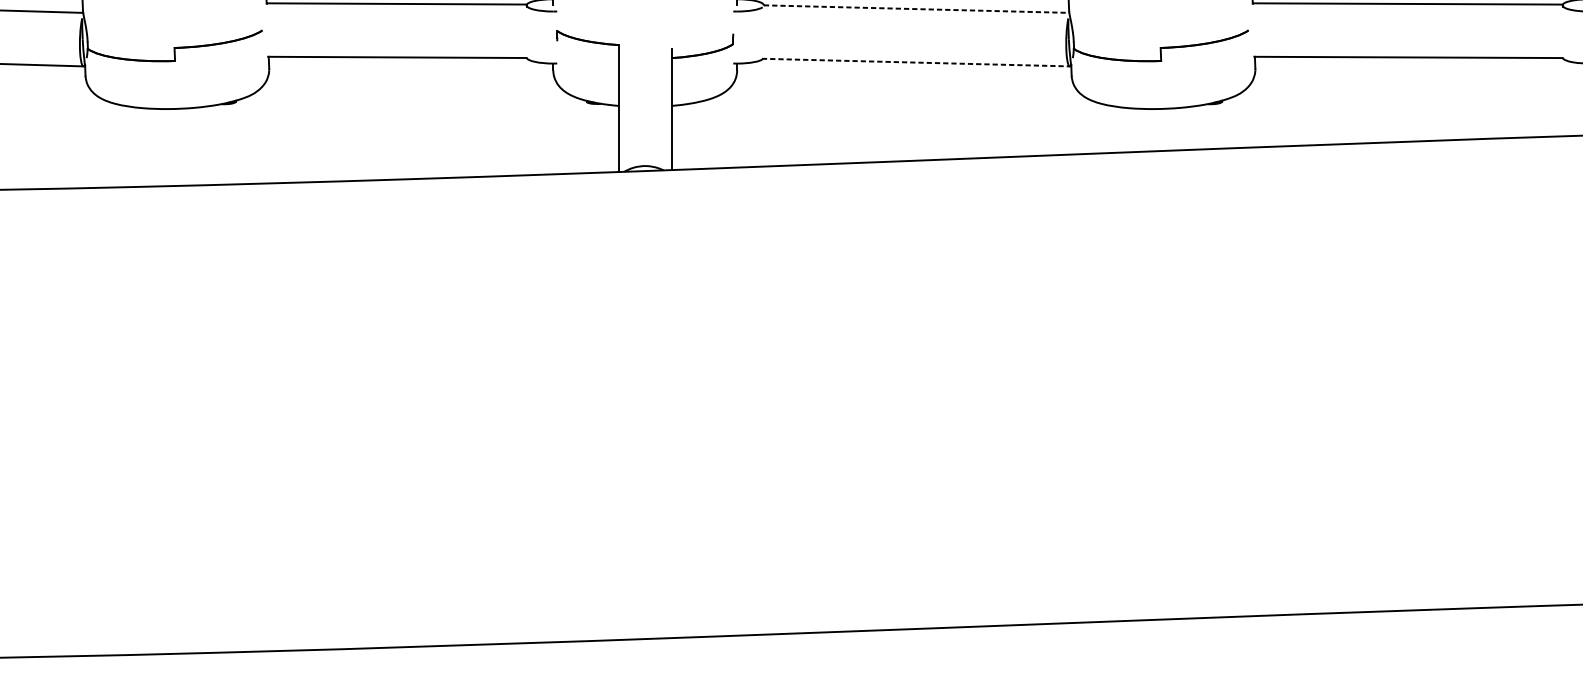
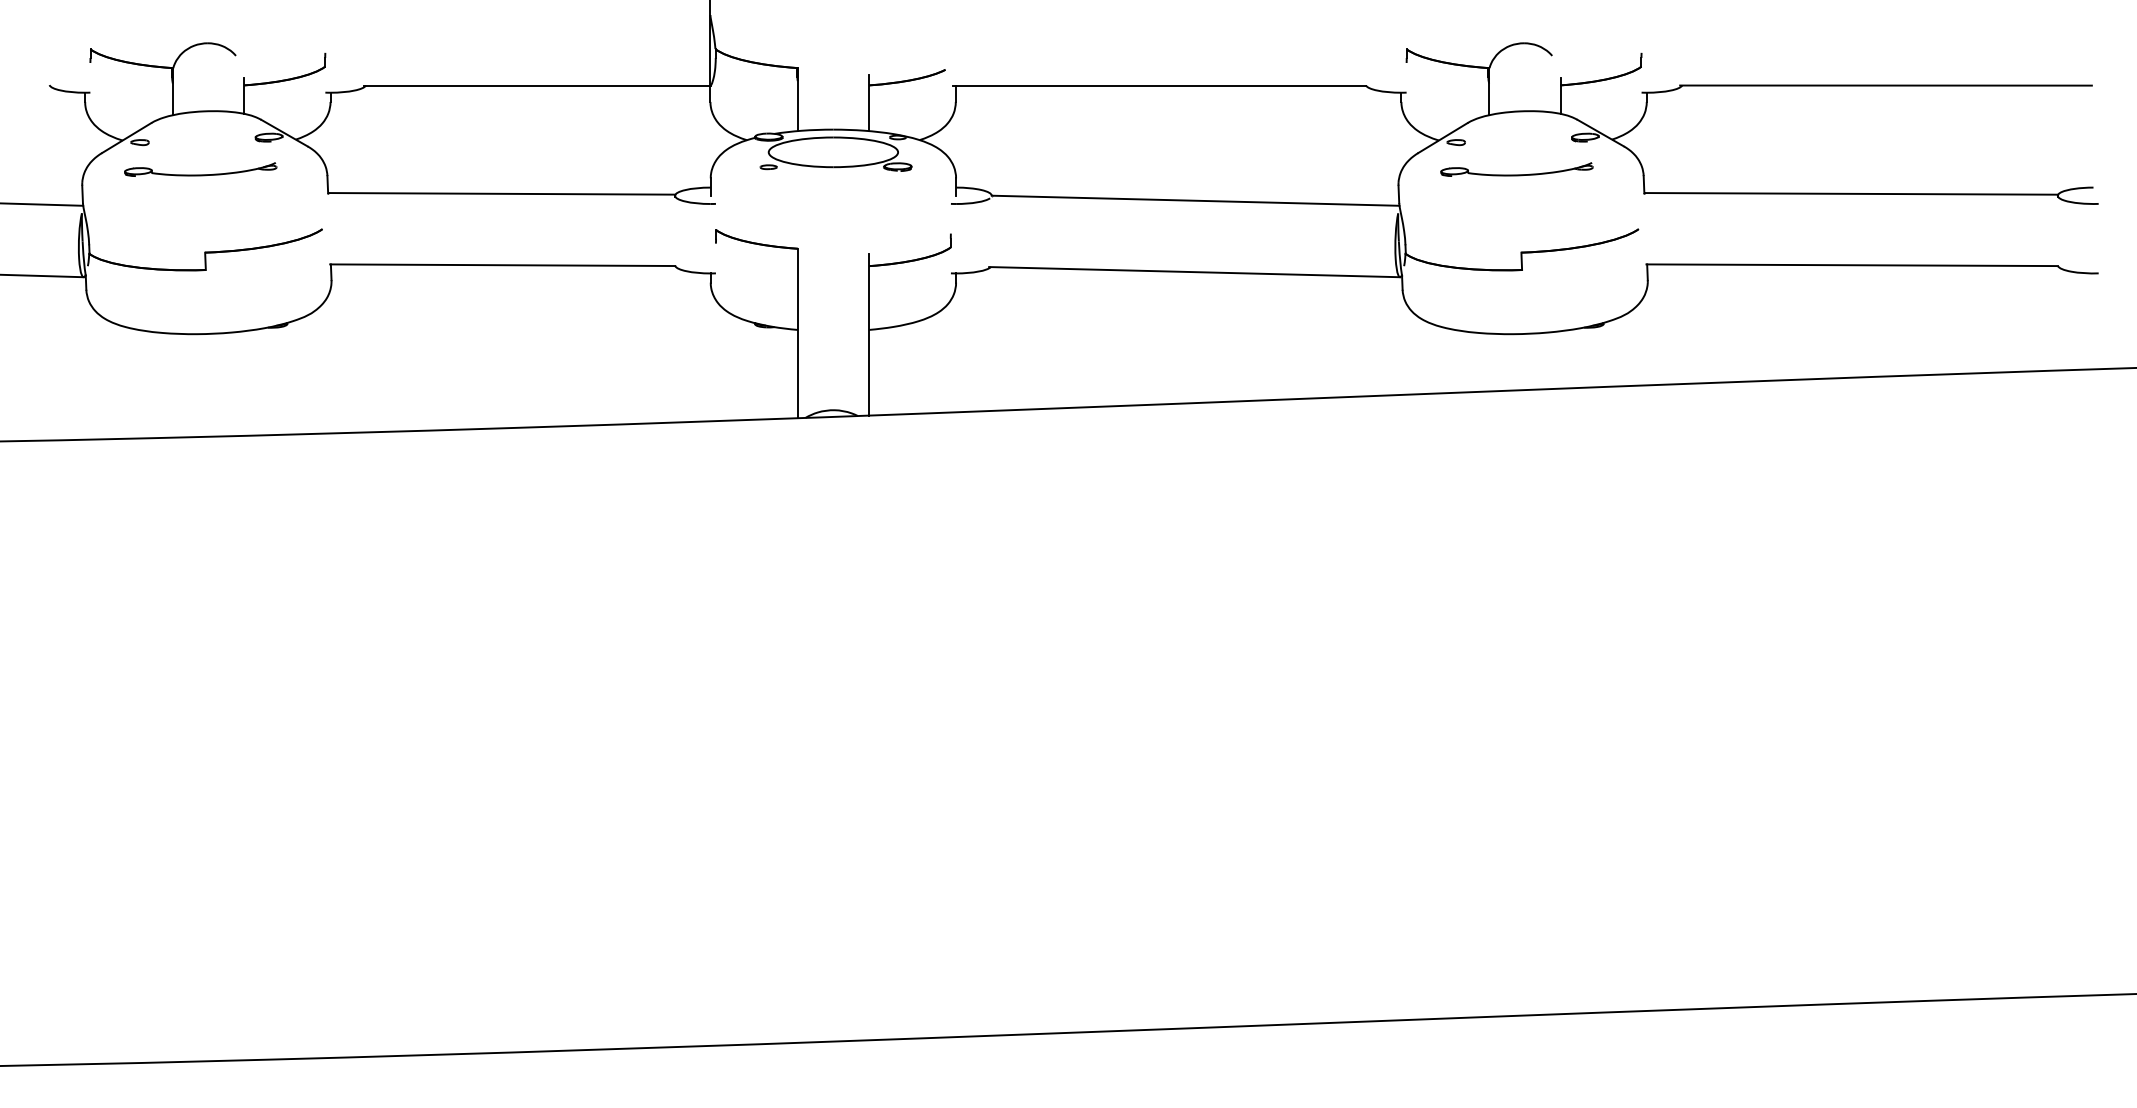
line: (916, 8) -> (1195, 200), dashed -> solid
line: (915, 62) -> (1194, 272), dashed -> solid

